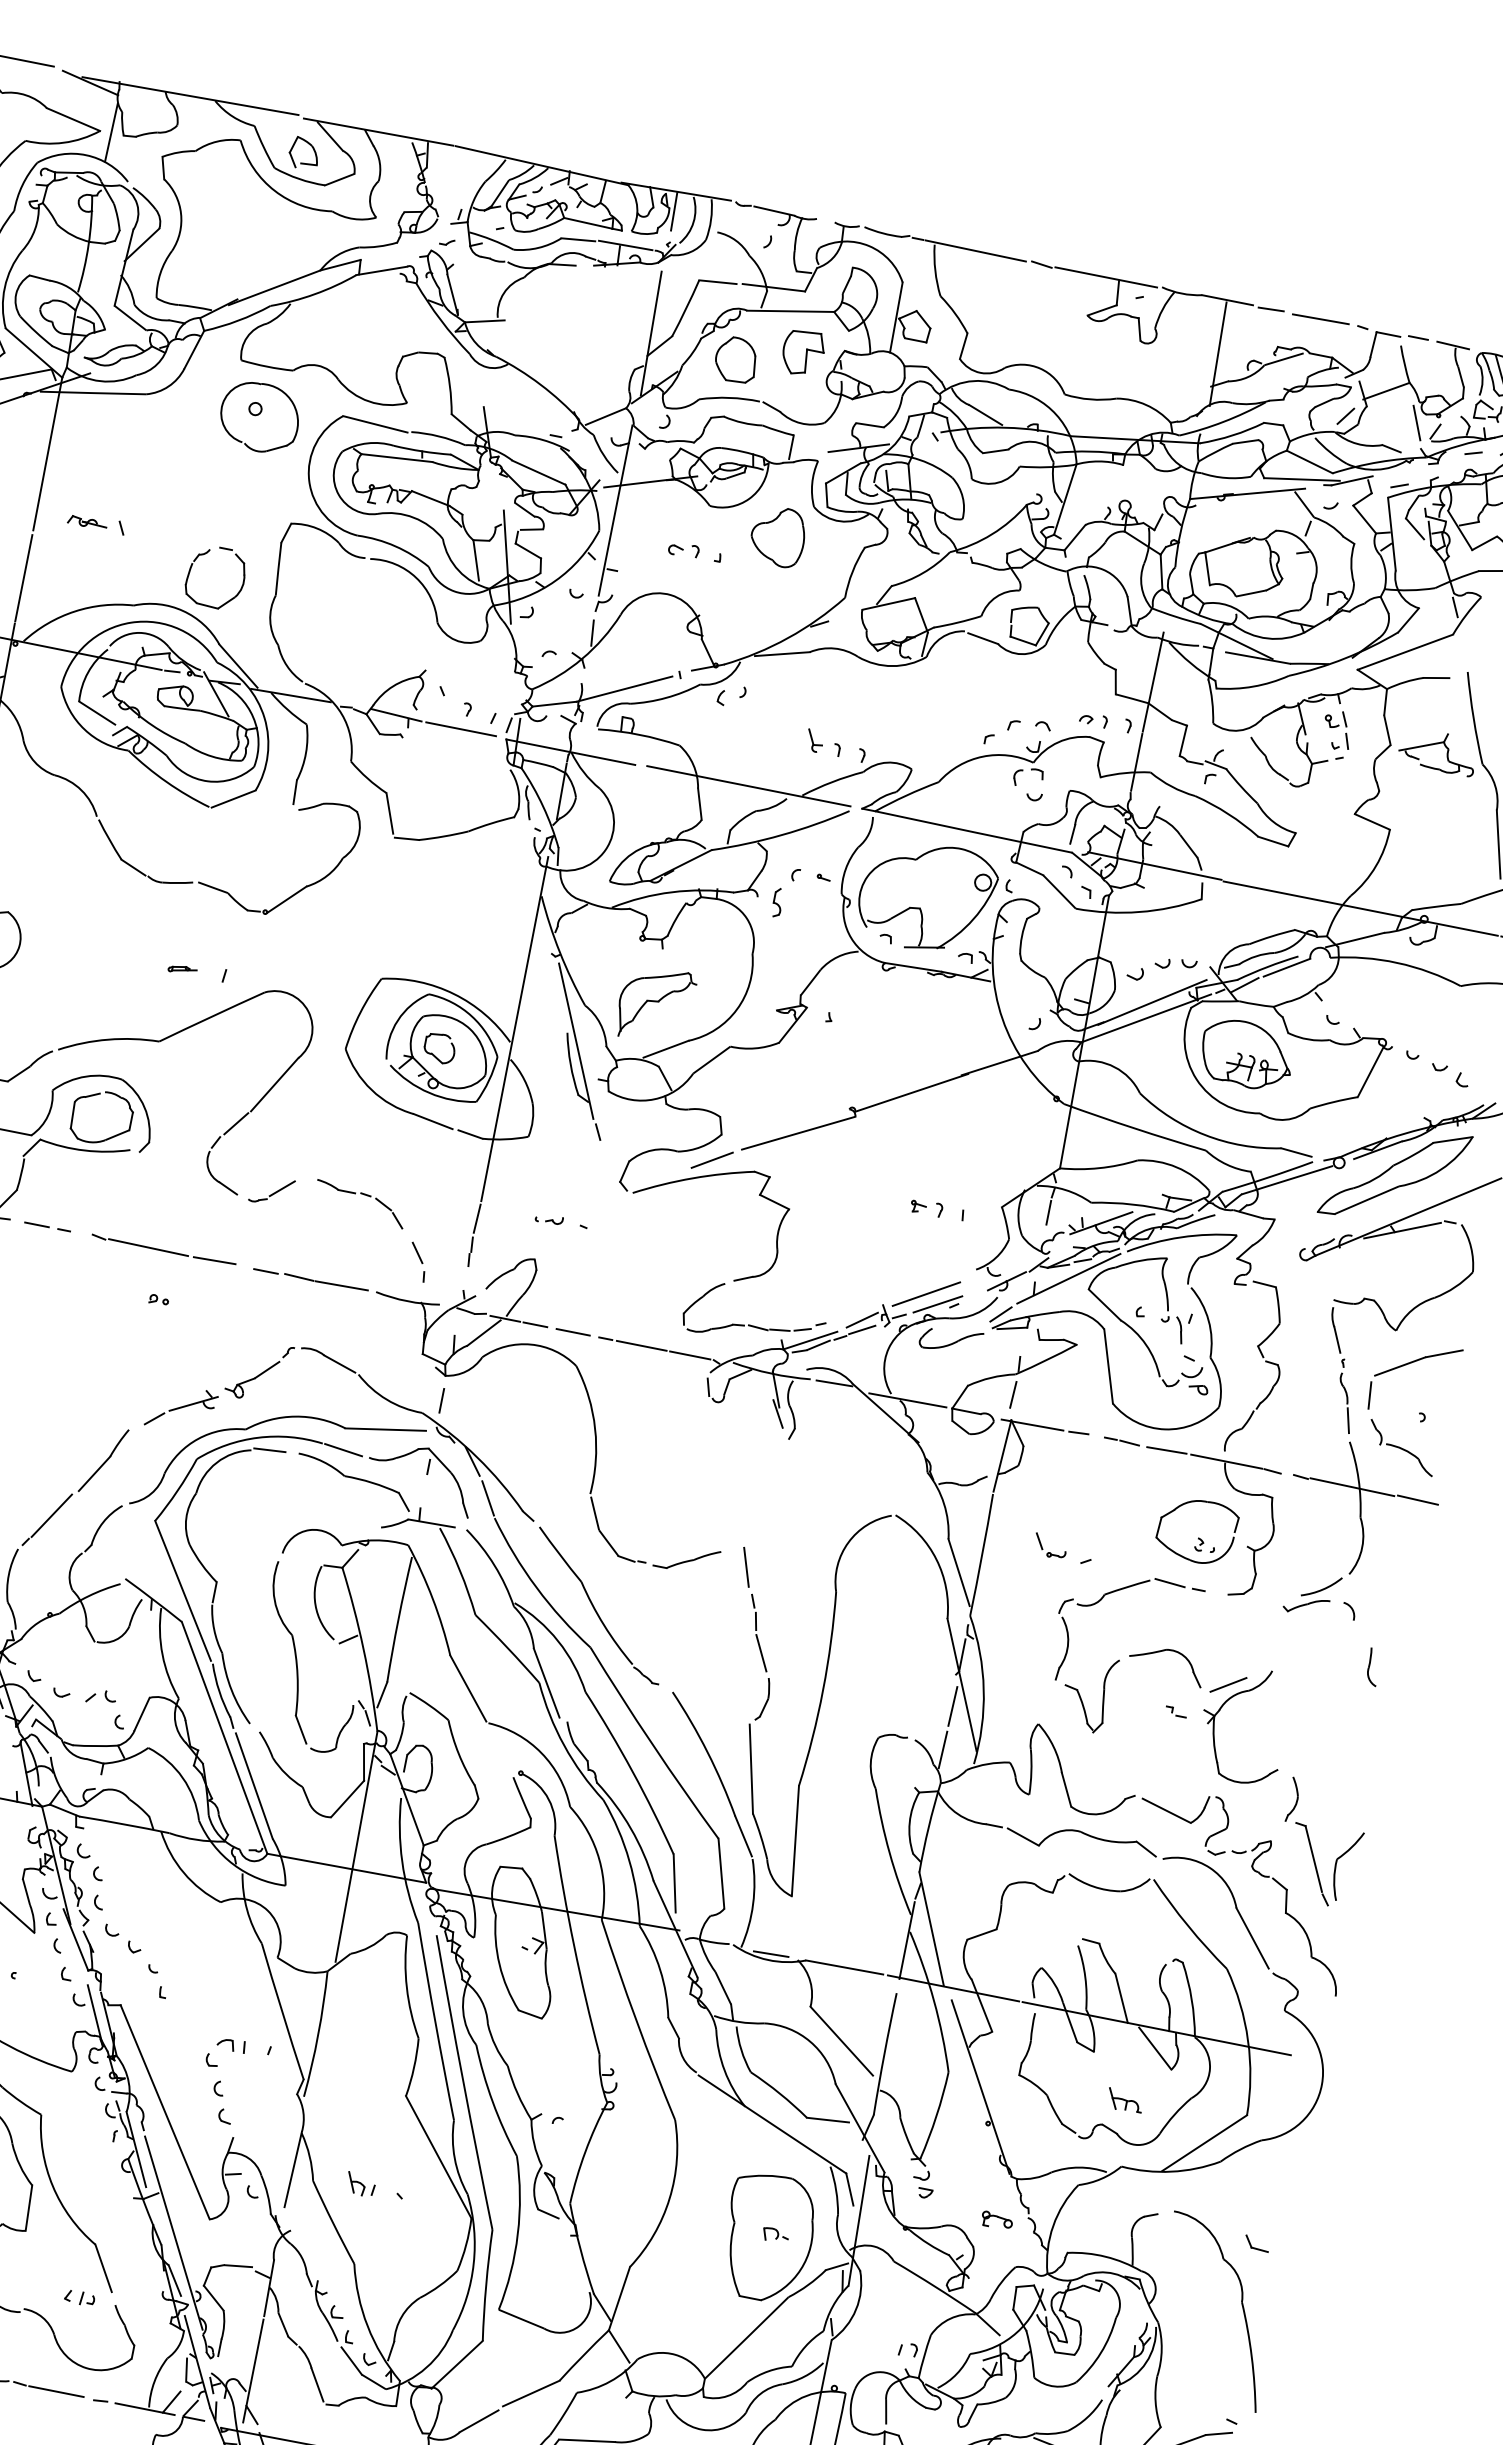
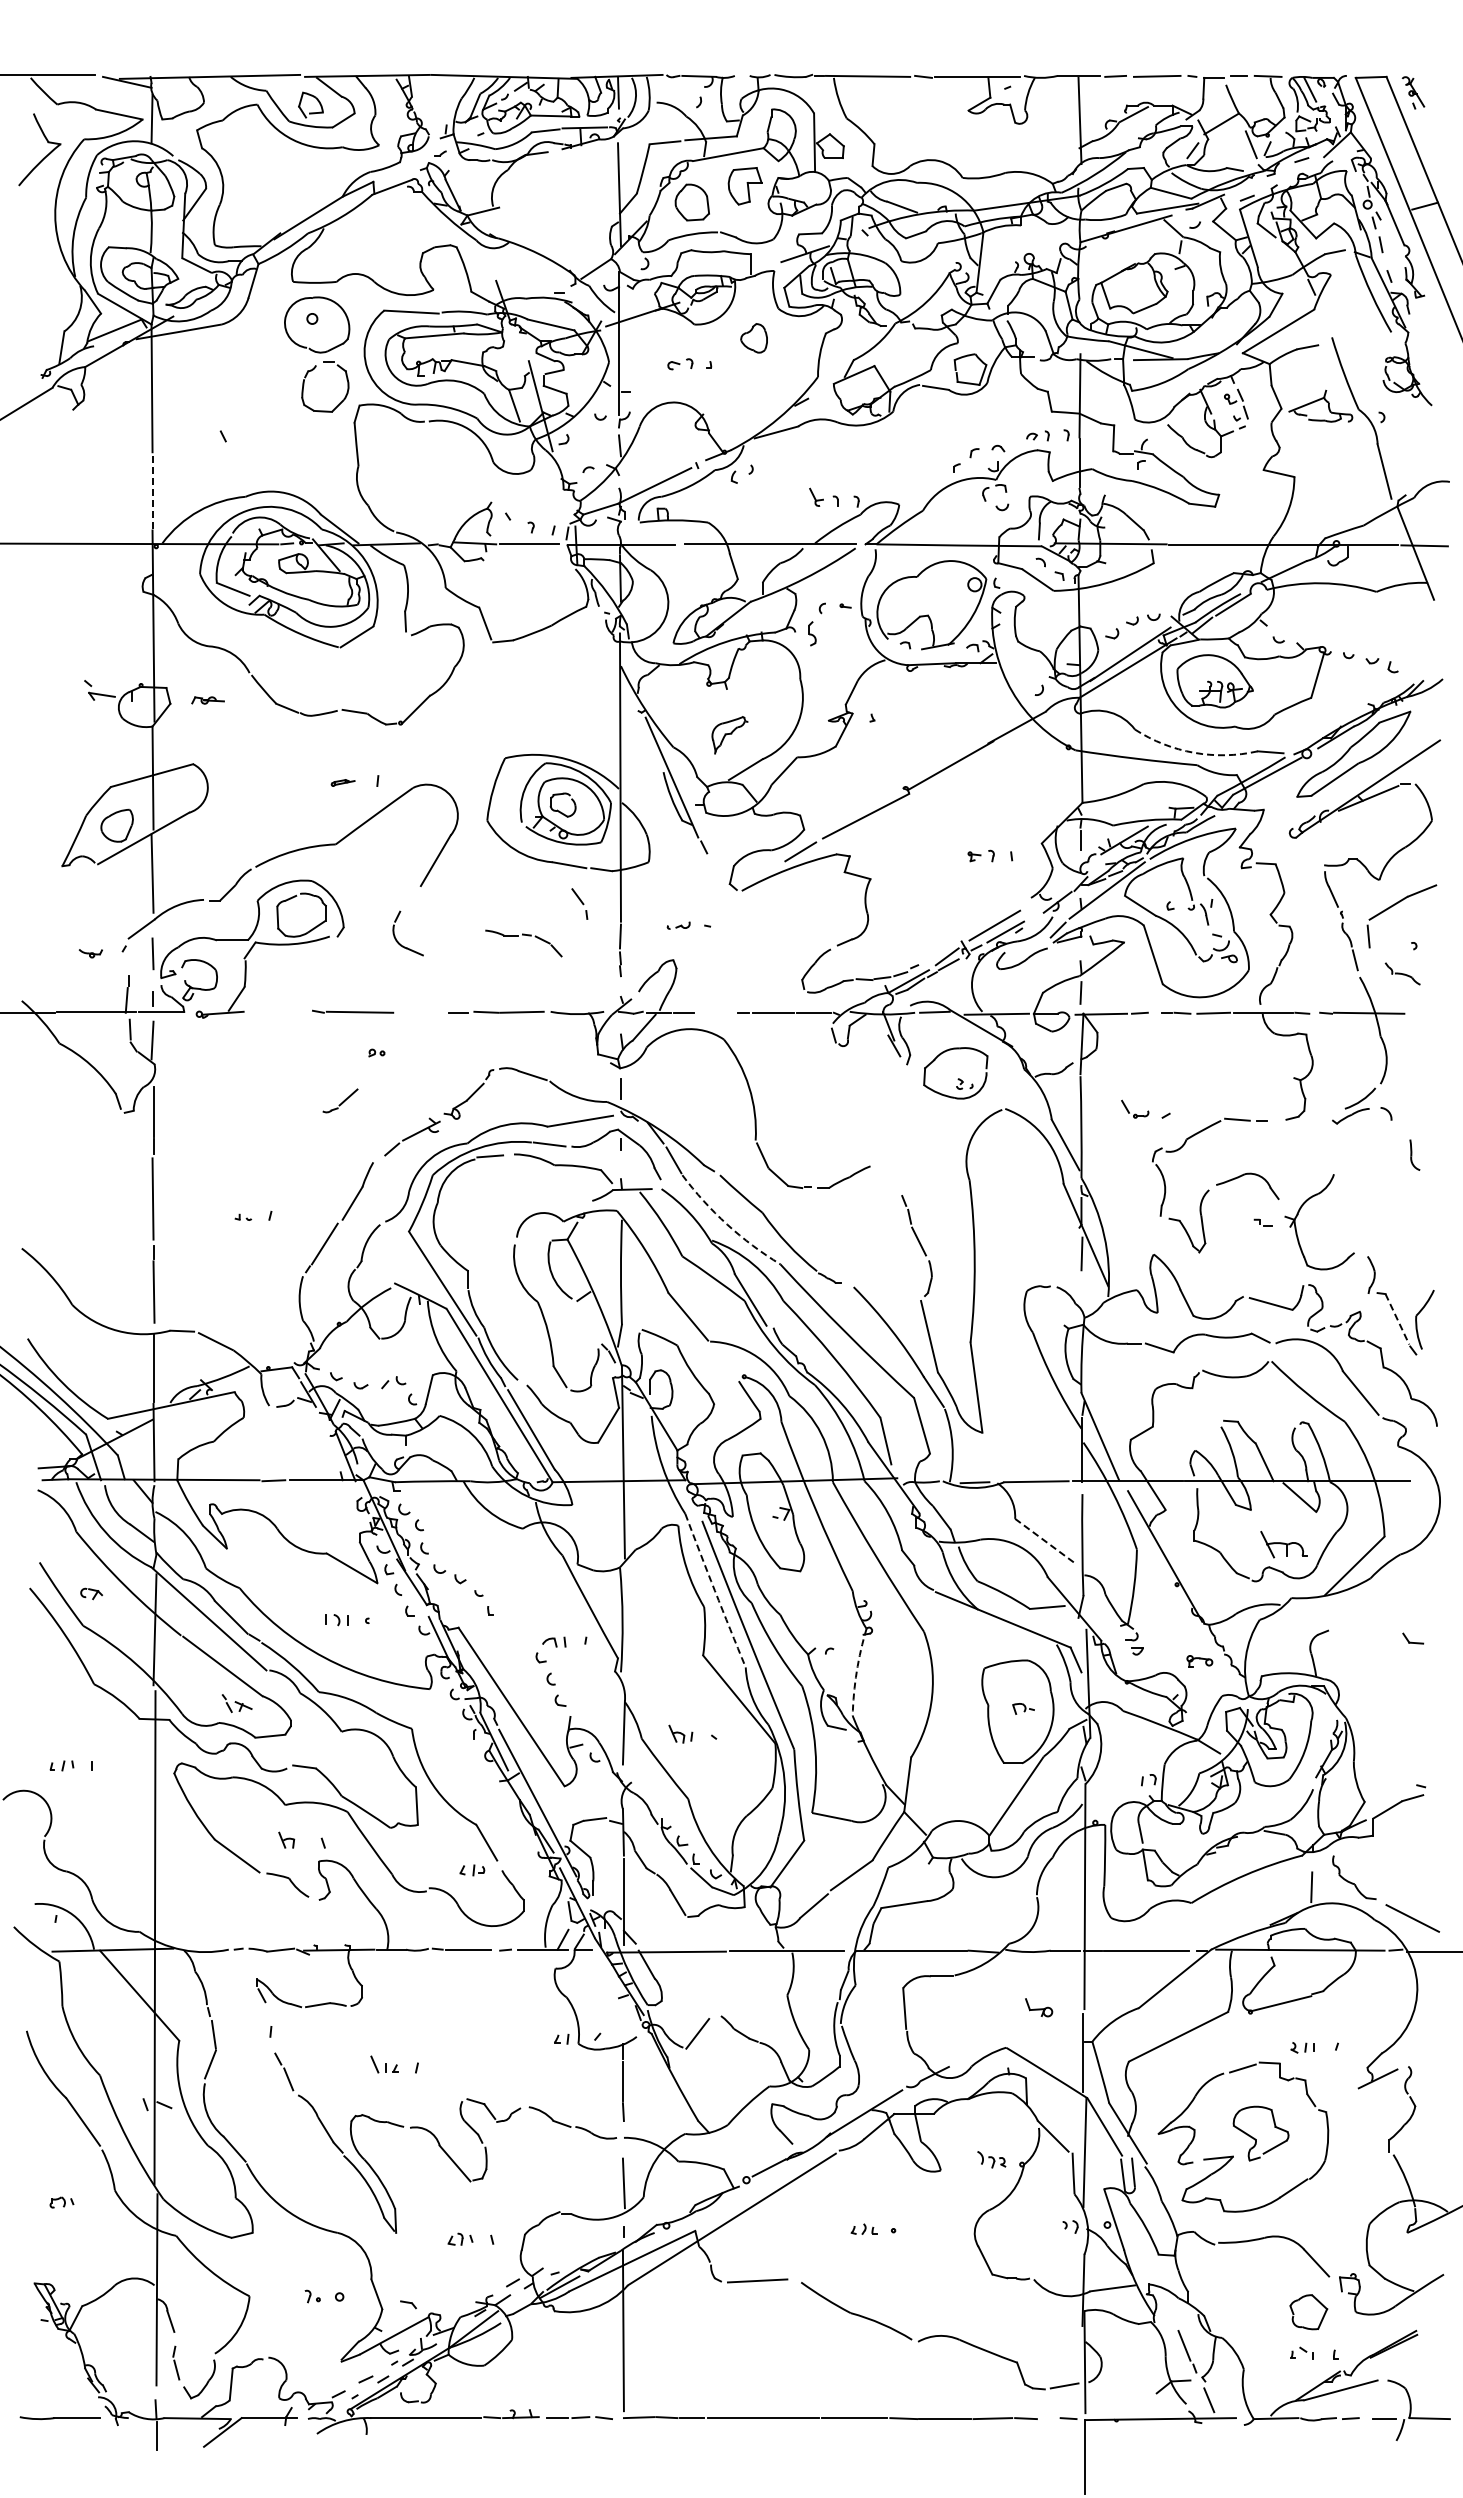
part: (86, 522) -> (207, 700), moved
part: (777, 536) -> (753, 338), size x0.6
part: (205, 554) -> (313, 370), moved
line: (23, 578) -> (152, 492), solid -> dashed
part: (654, 1004) -> (729, 735), size x0.6
line: (235, 1123) -> (410, 898), removed
arc: (1205, 1134) -> (1194, 752), solid -> dashed
part: (272, 1190) -> (340, 1100), moved
line: (47, 1226) -> (275, 1011), removed
line: (214, 1259) -> (415, 1011), removed
part: (417, 1261) -> (579, 903), moved
line: (572, 1331) -> (715, 1012), removed
part: (1401, 1447) -> (1402, 973), size x0.6
line: (1417, 1499) -> (1423, 1012), removed
part: (1196, 1530) -> (955, 1073), moved
line: (746, 1567) -> (893, 1174), removed
arc: (536, 1587) -> (727, 1224), solid -> dashed
line: (1228, 1684) -> (1300, 1192), removed
line: (942, 1749) -> (1080, 1290), removed
line: (1313, 1859) -> (1397, 1319), solid -> dashed
arc: (434, 2021) -> (714, 1590), solid -> dashed
line: (842, 2041) -> (1046, 1541), solid -> dashed
part: (1124, 2100) -> (1283, 1544), size x1.6
arc: (585, 2151) -> (856, 1671), solid -> dashed
part: (1240, 2303) -> (1409, 1689), removed

